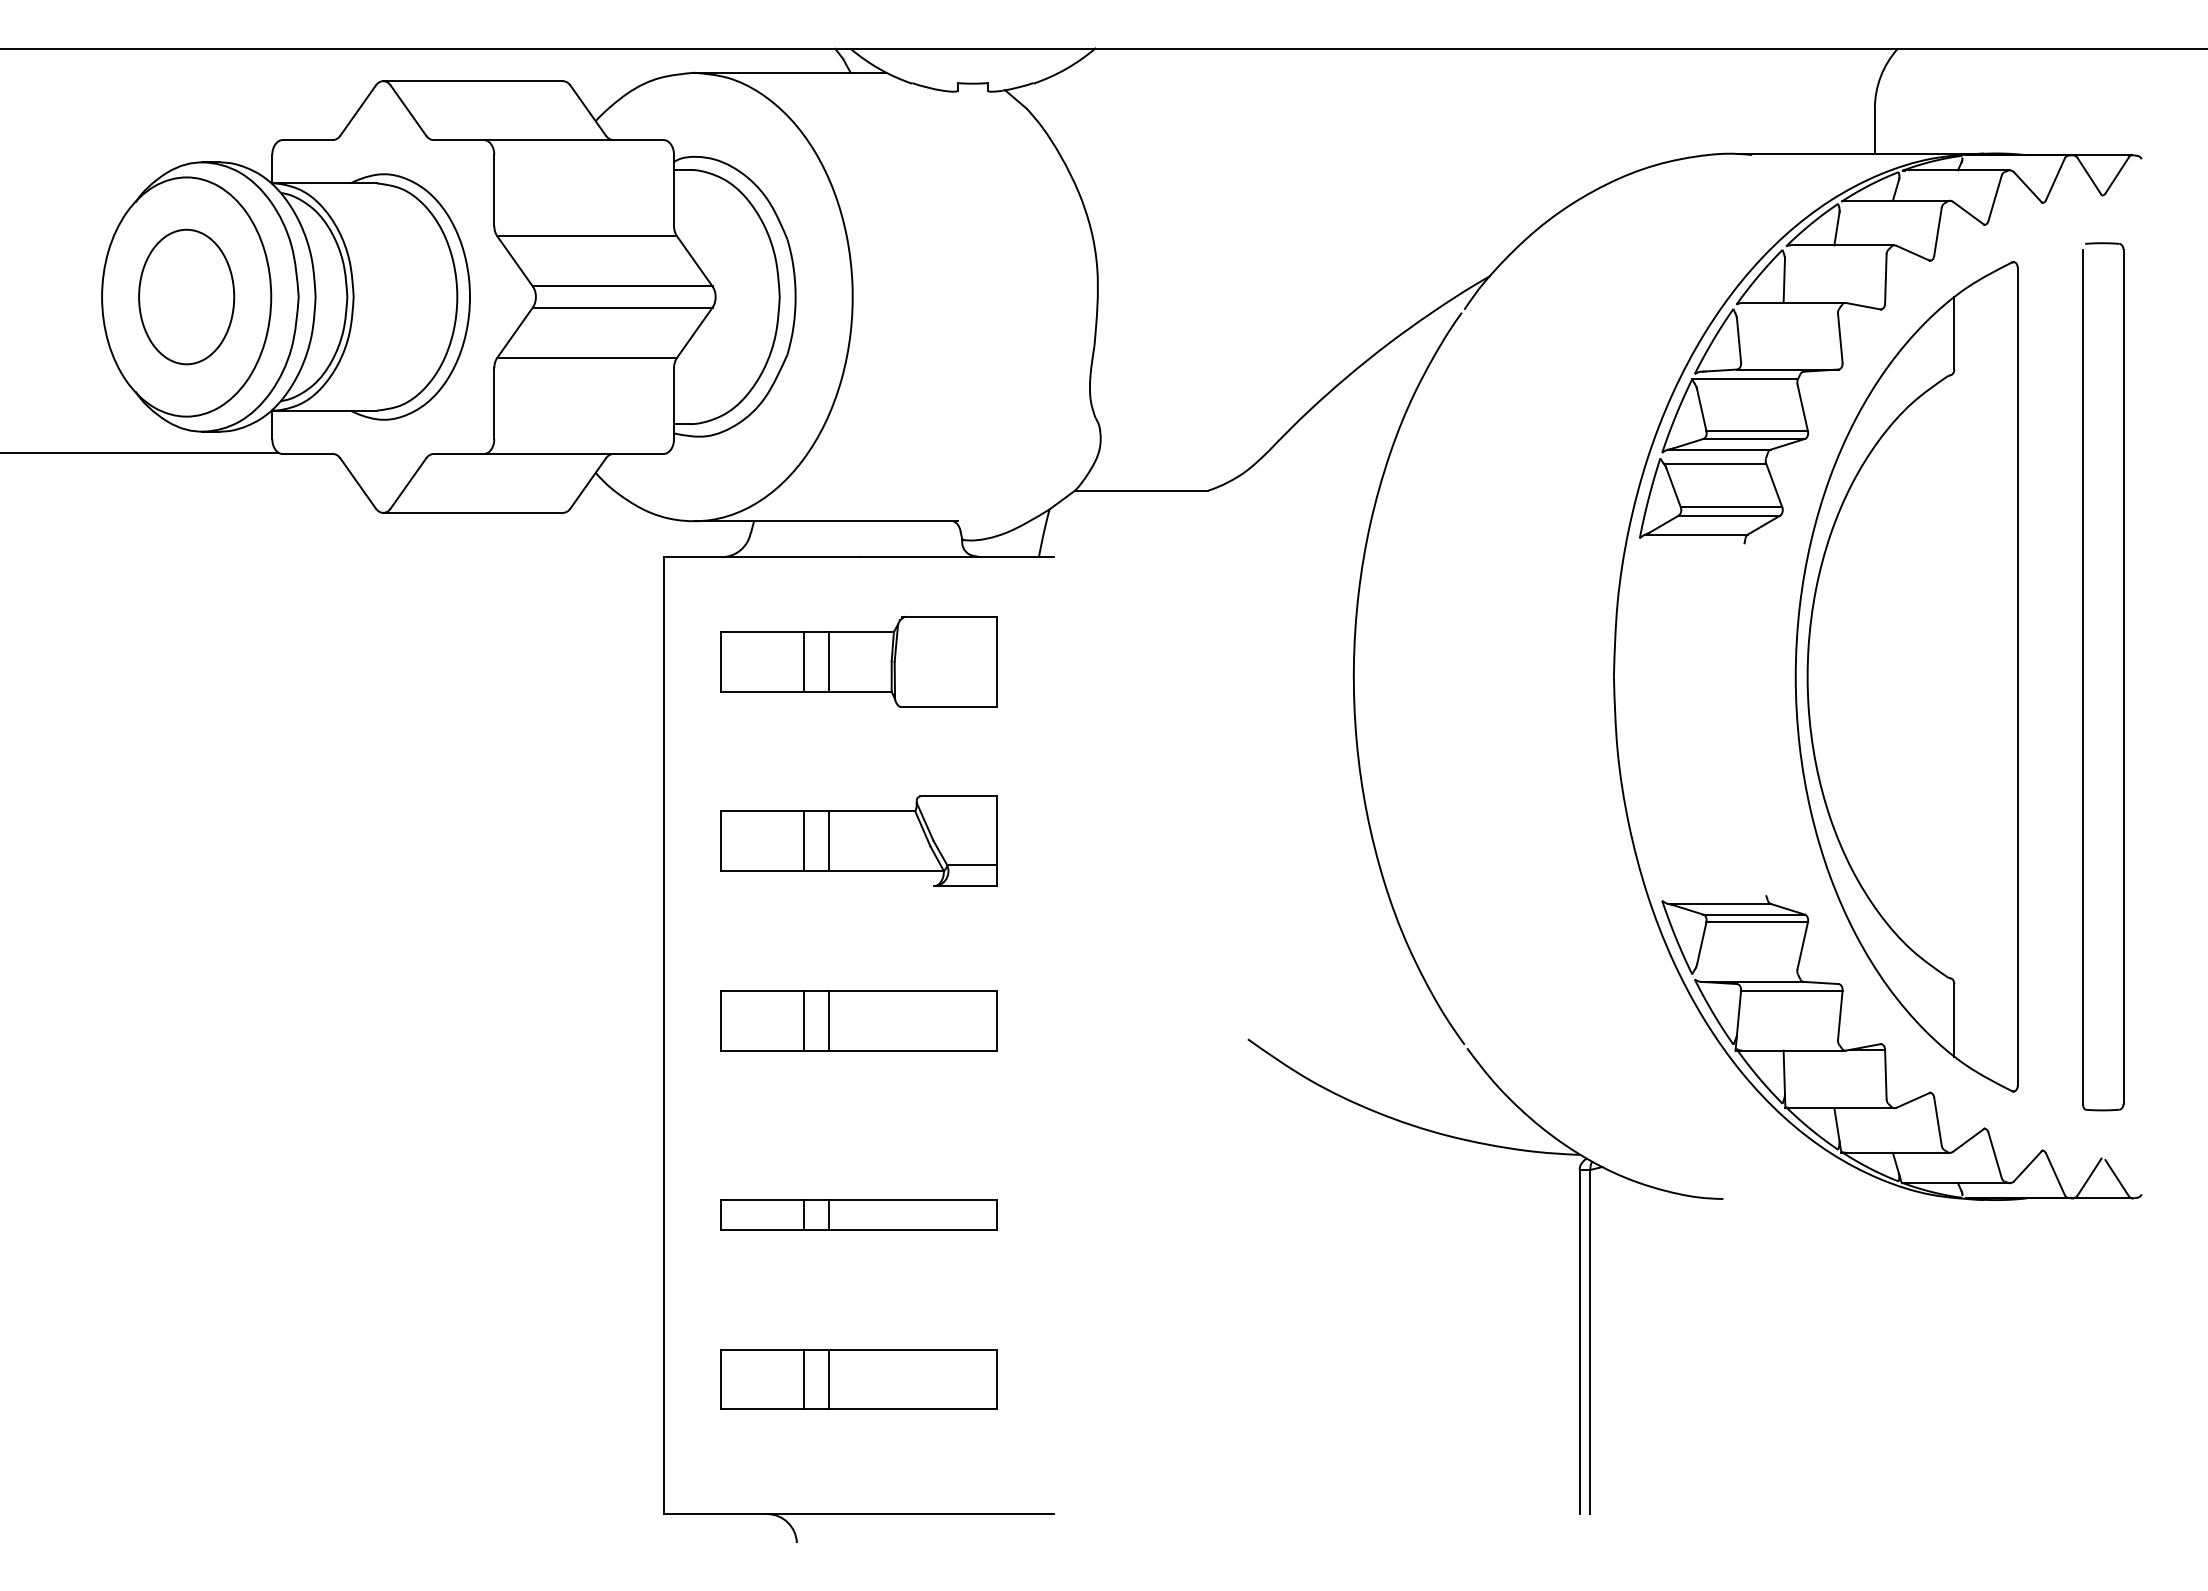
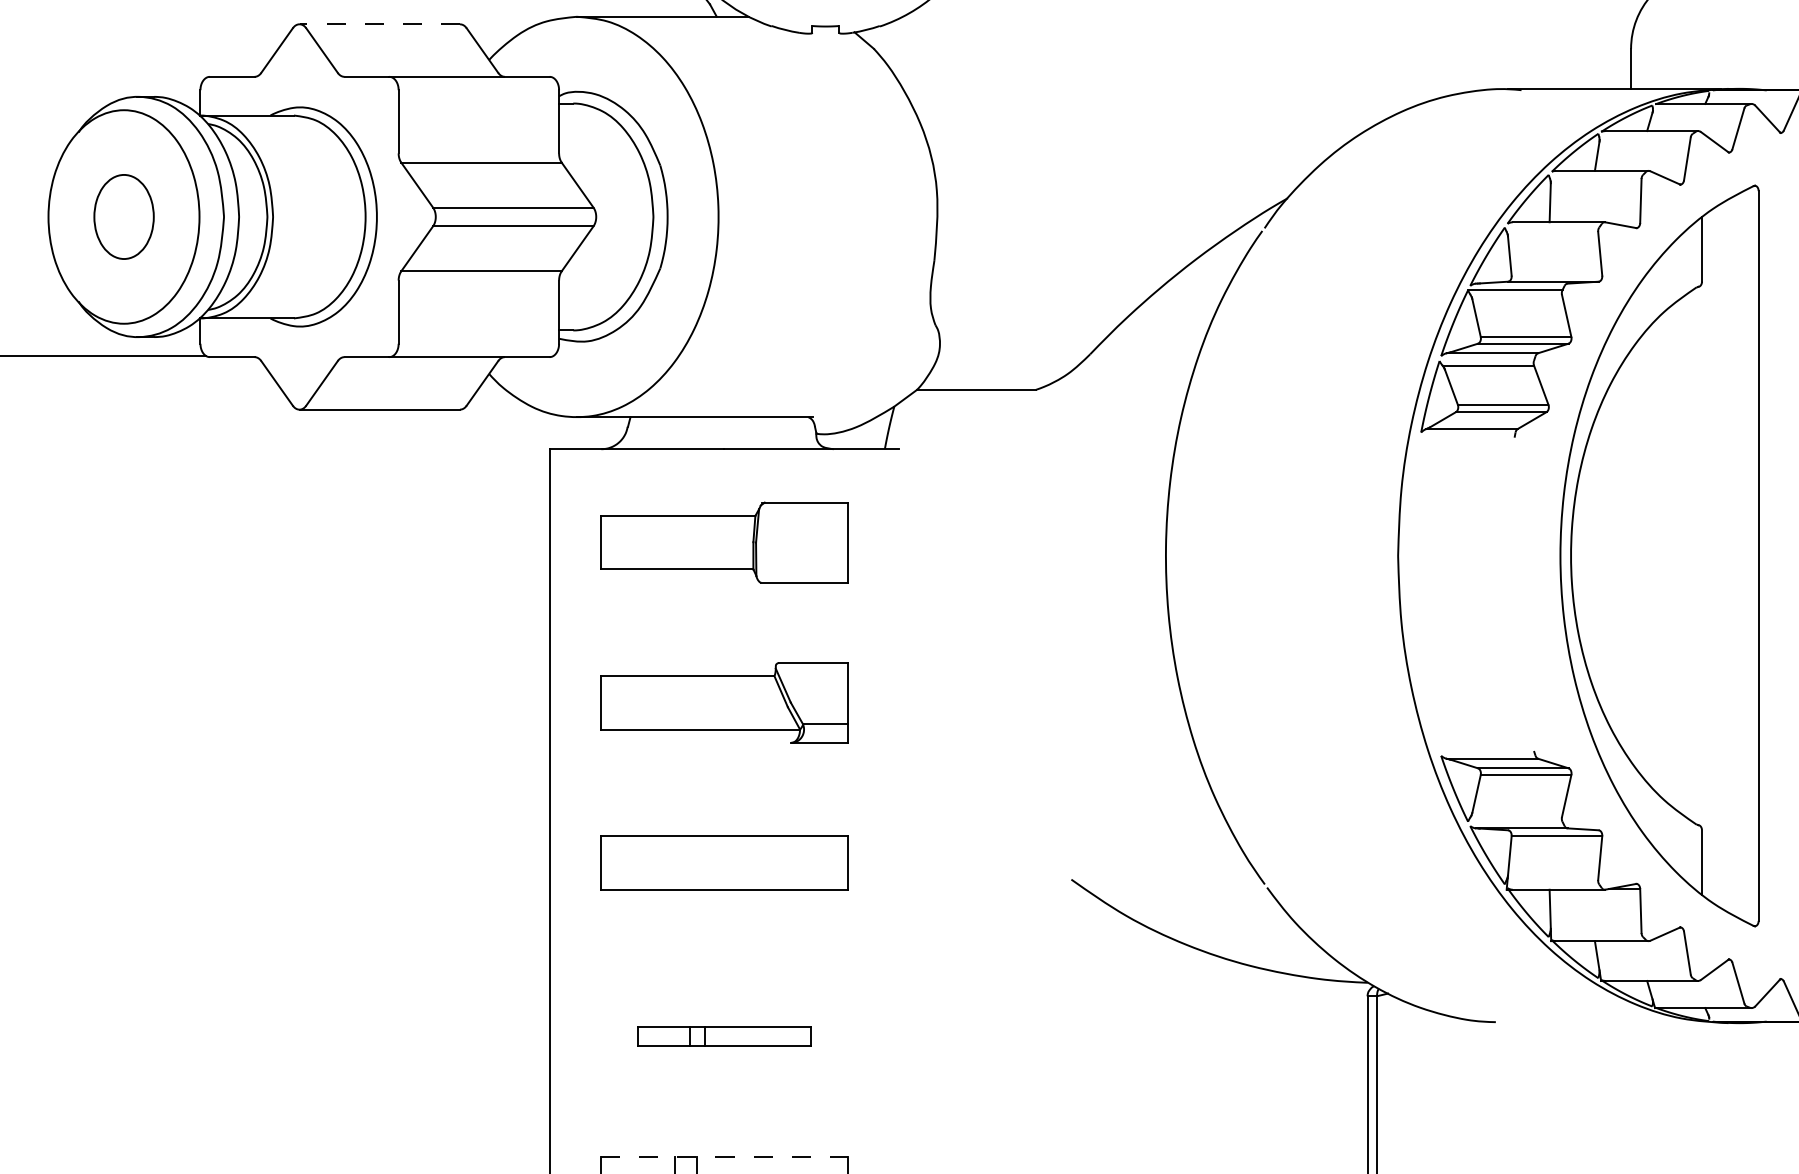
line: (473, 81) -> (380, 24), solid -> dashed
part: (186, 296) -> (123, 216), size x0.7
line: (803, 661) -> (674, 542), removed
line: (828, 661) -> (696, 542), removed
line: (803, 841) -> (674, 703), removed
line: (828, 841) -> (696, 703), removed
line: (803, 1020) -> (674, 862), removed
line: (828, 1020) -> (696, 862), removed
part: (858, 1214) -> (723, 1036), size x0.7
line: (859, 1349) -> (724, 1156), solid -> dashed

